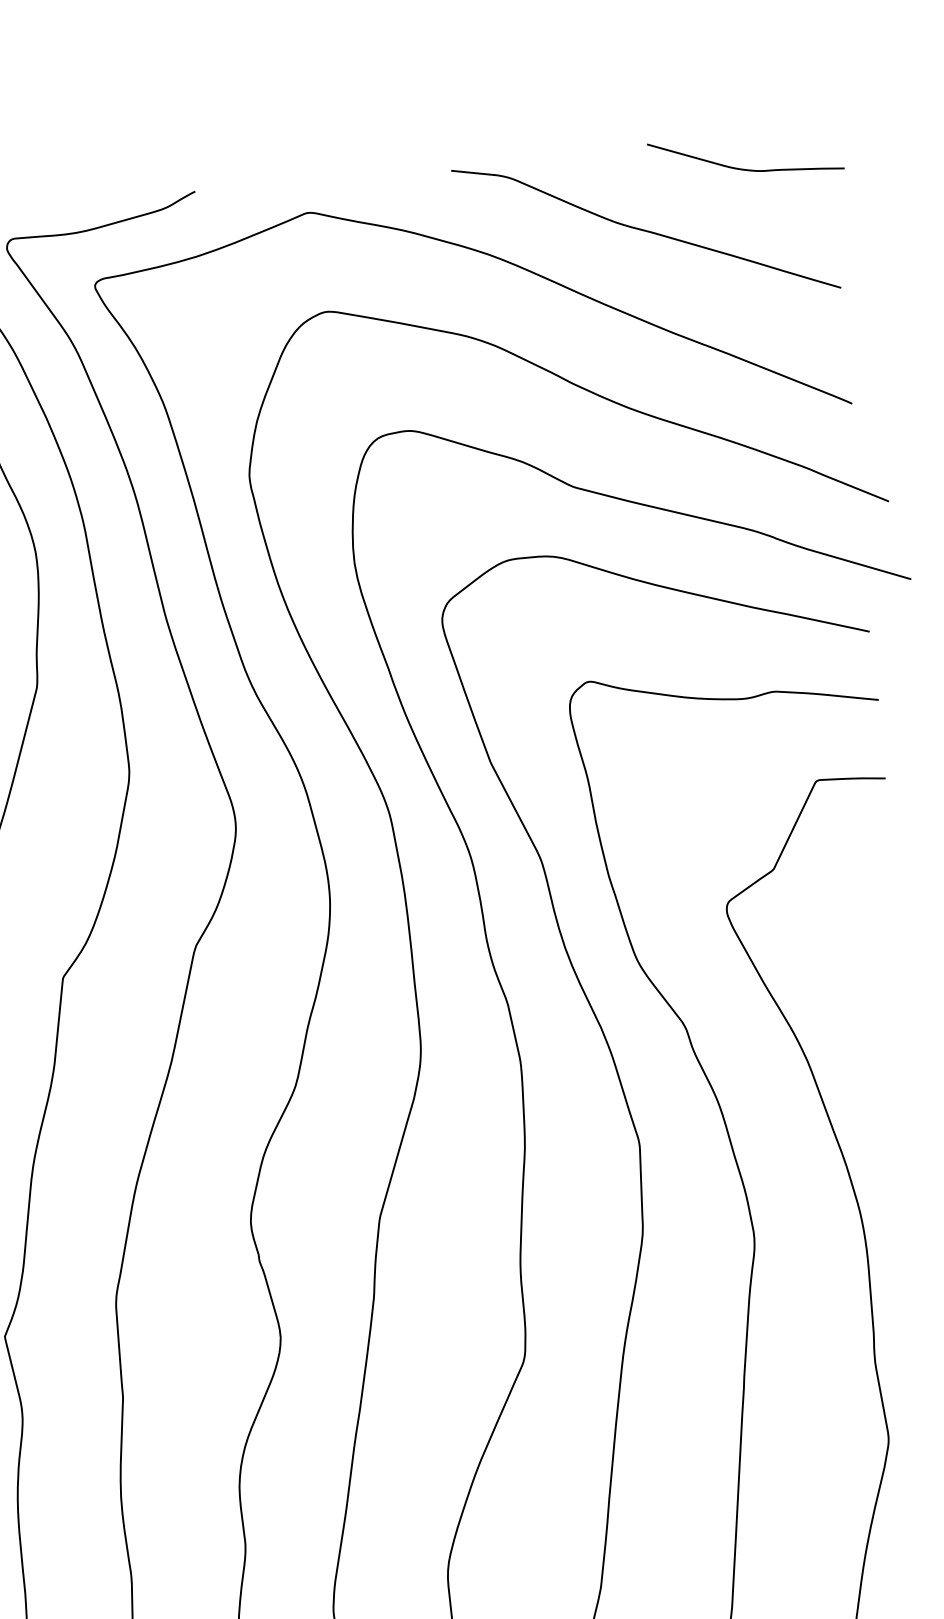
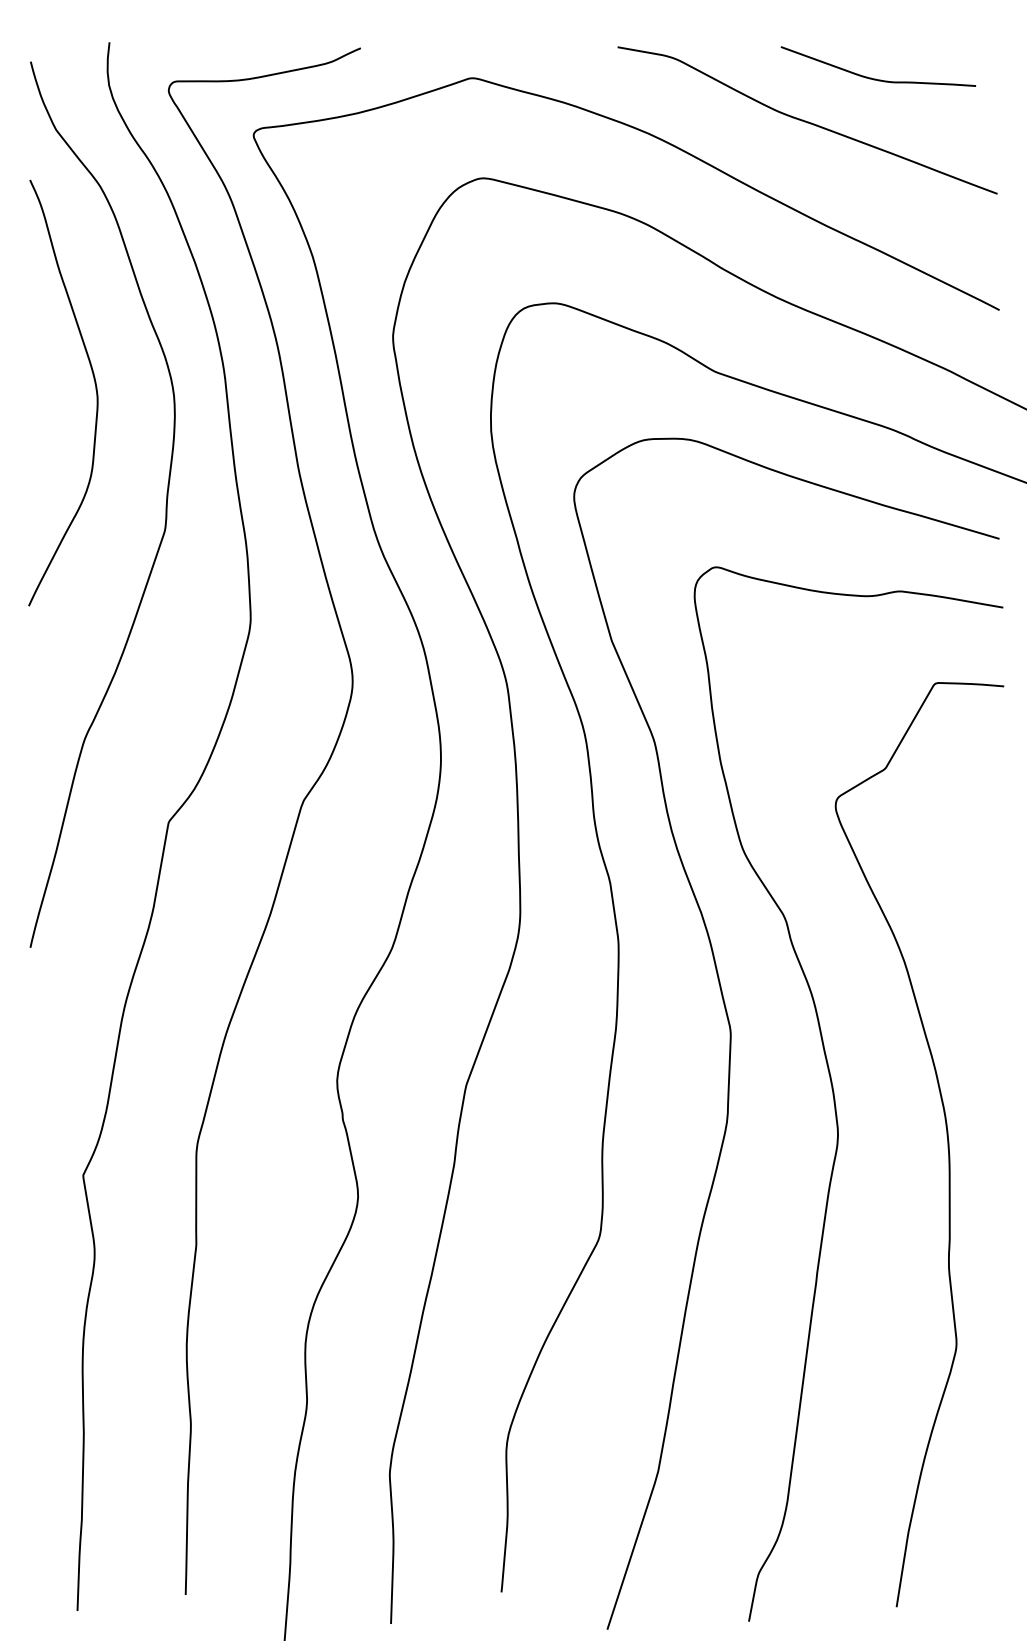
curve: (744, 168) -> (876, 78), moved

